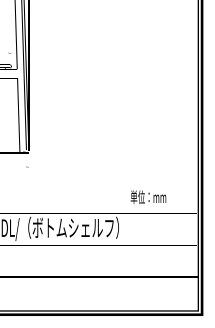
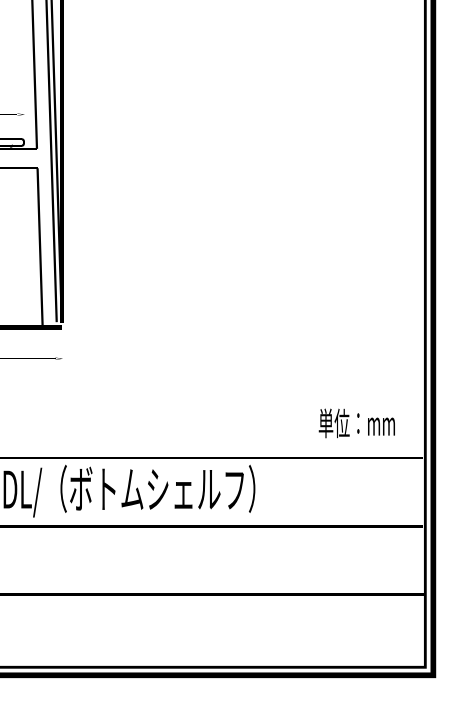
text: (148, 196) -> (357, 421), moved

